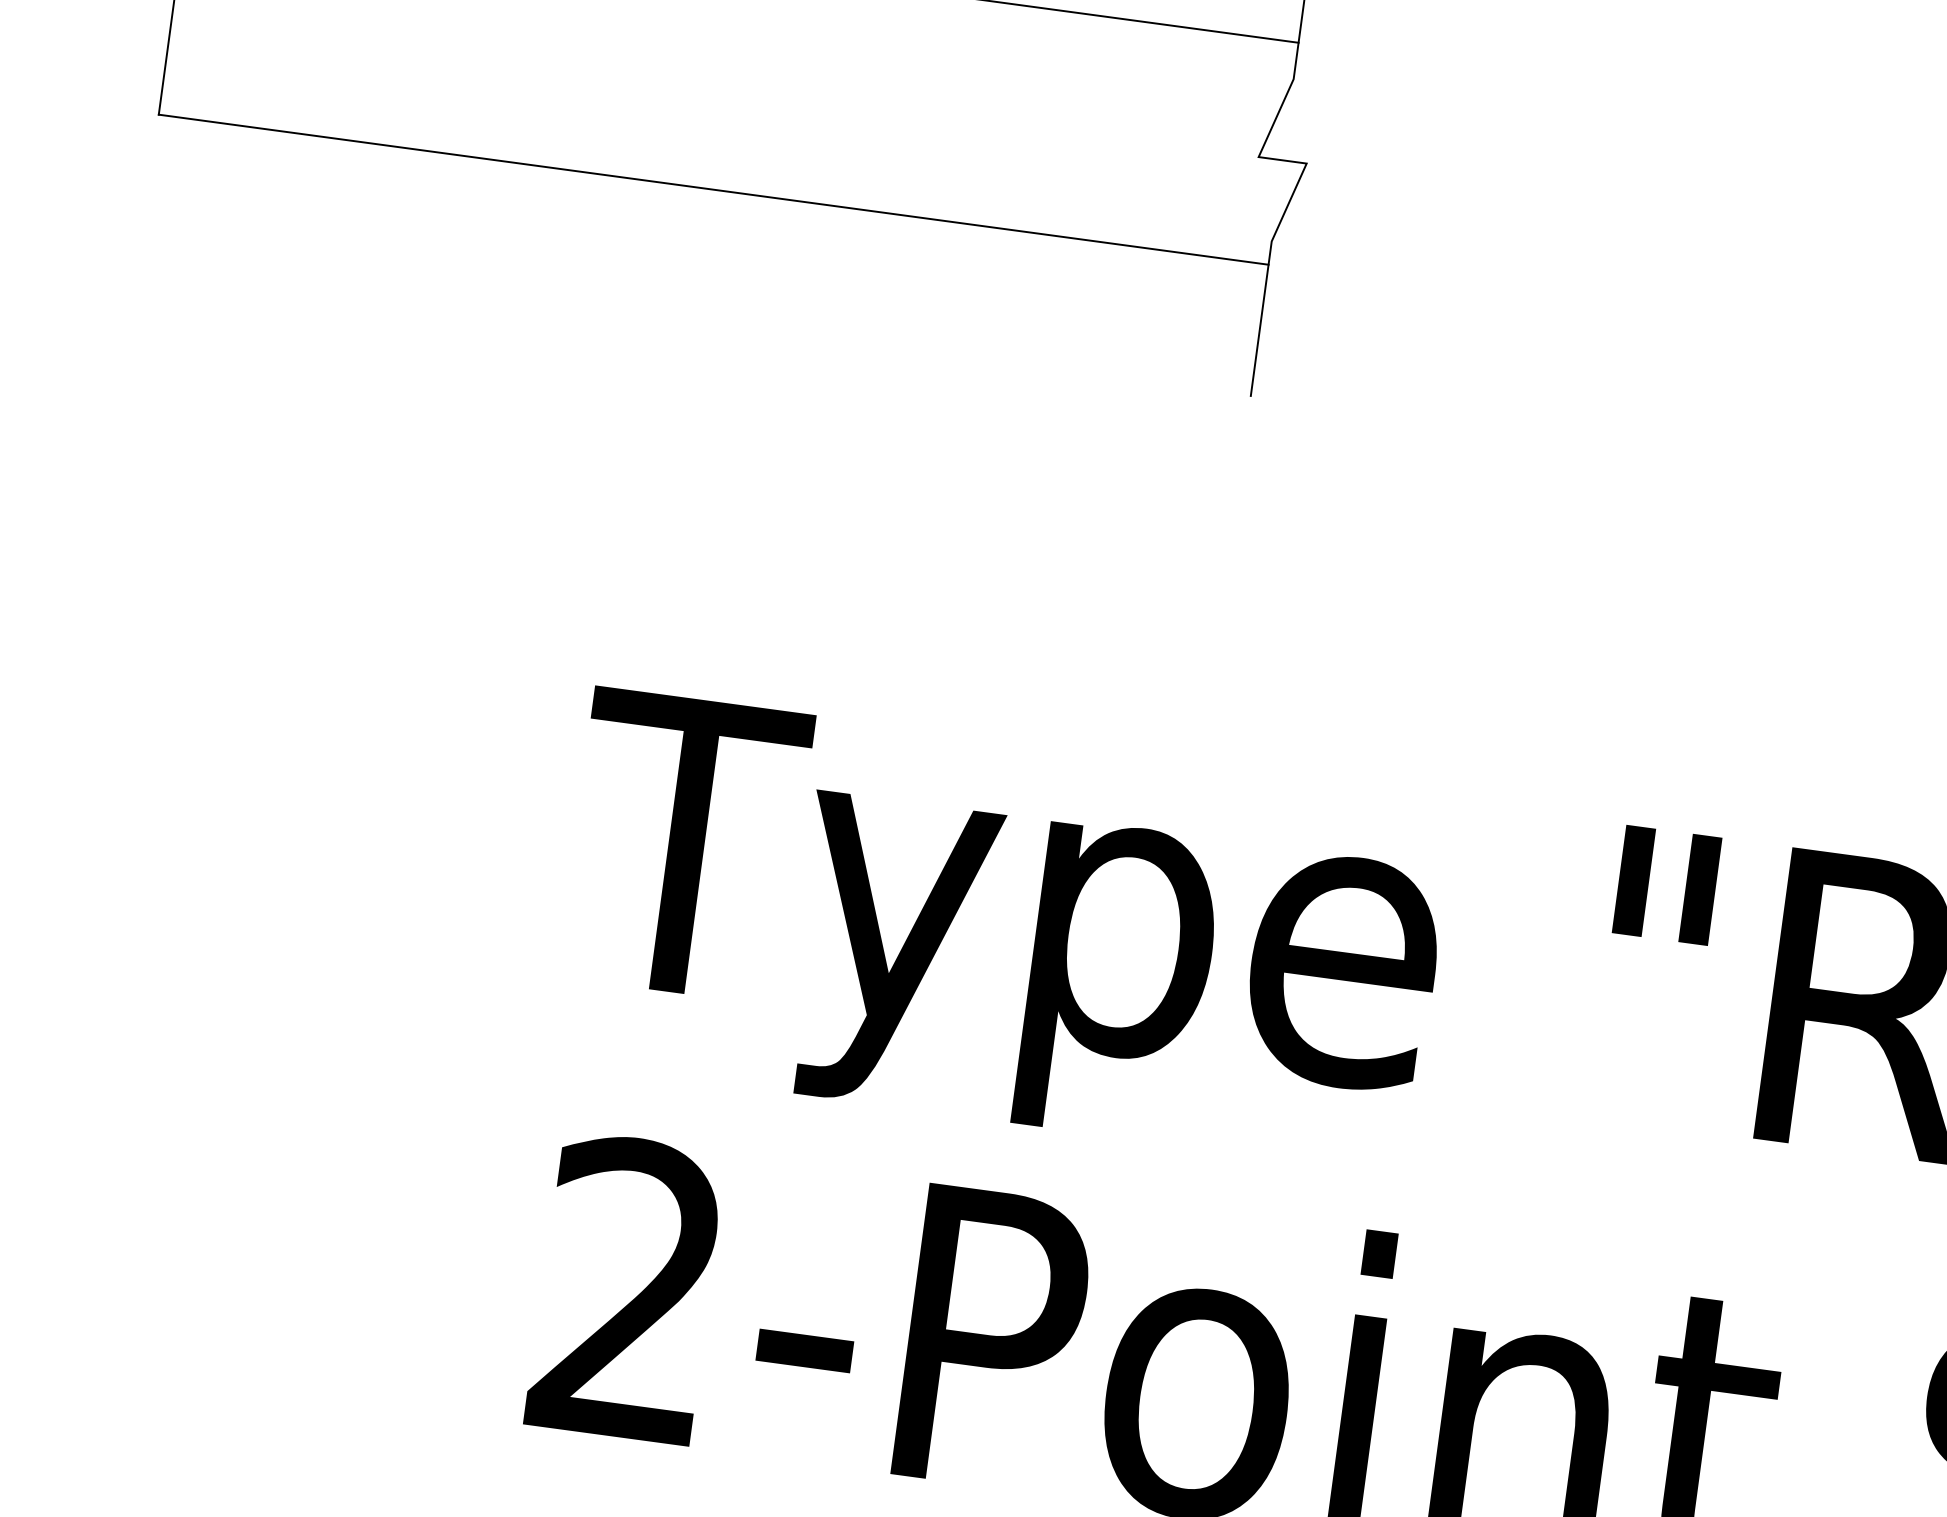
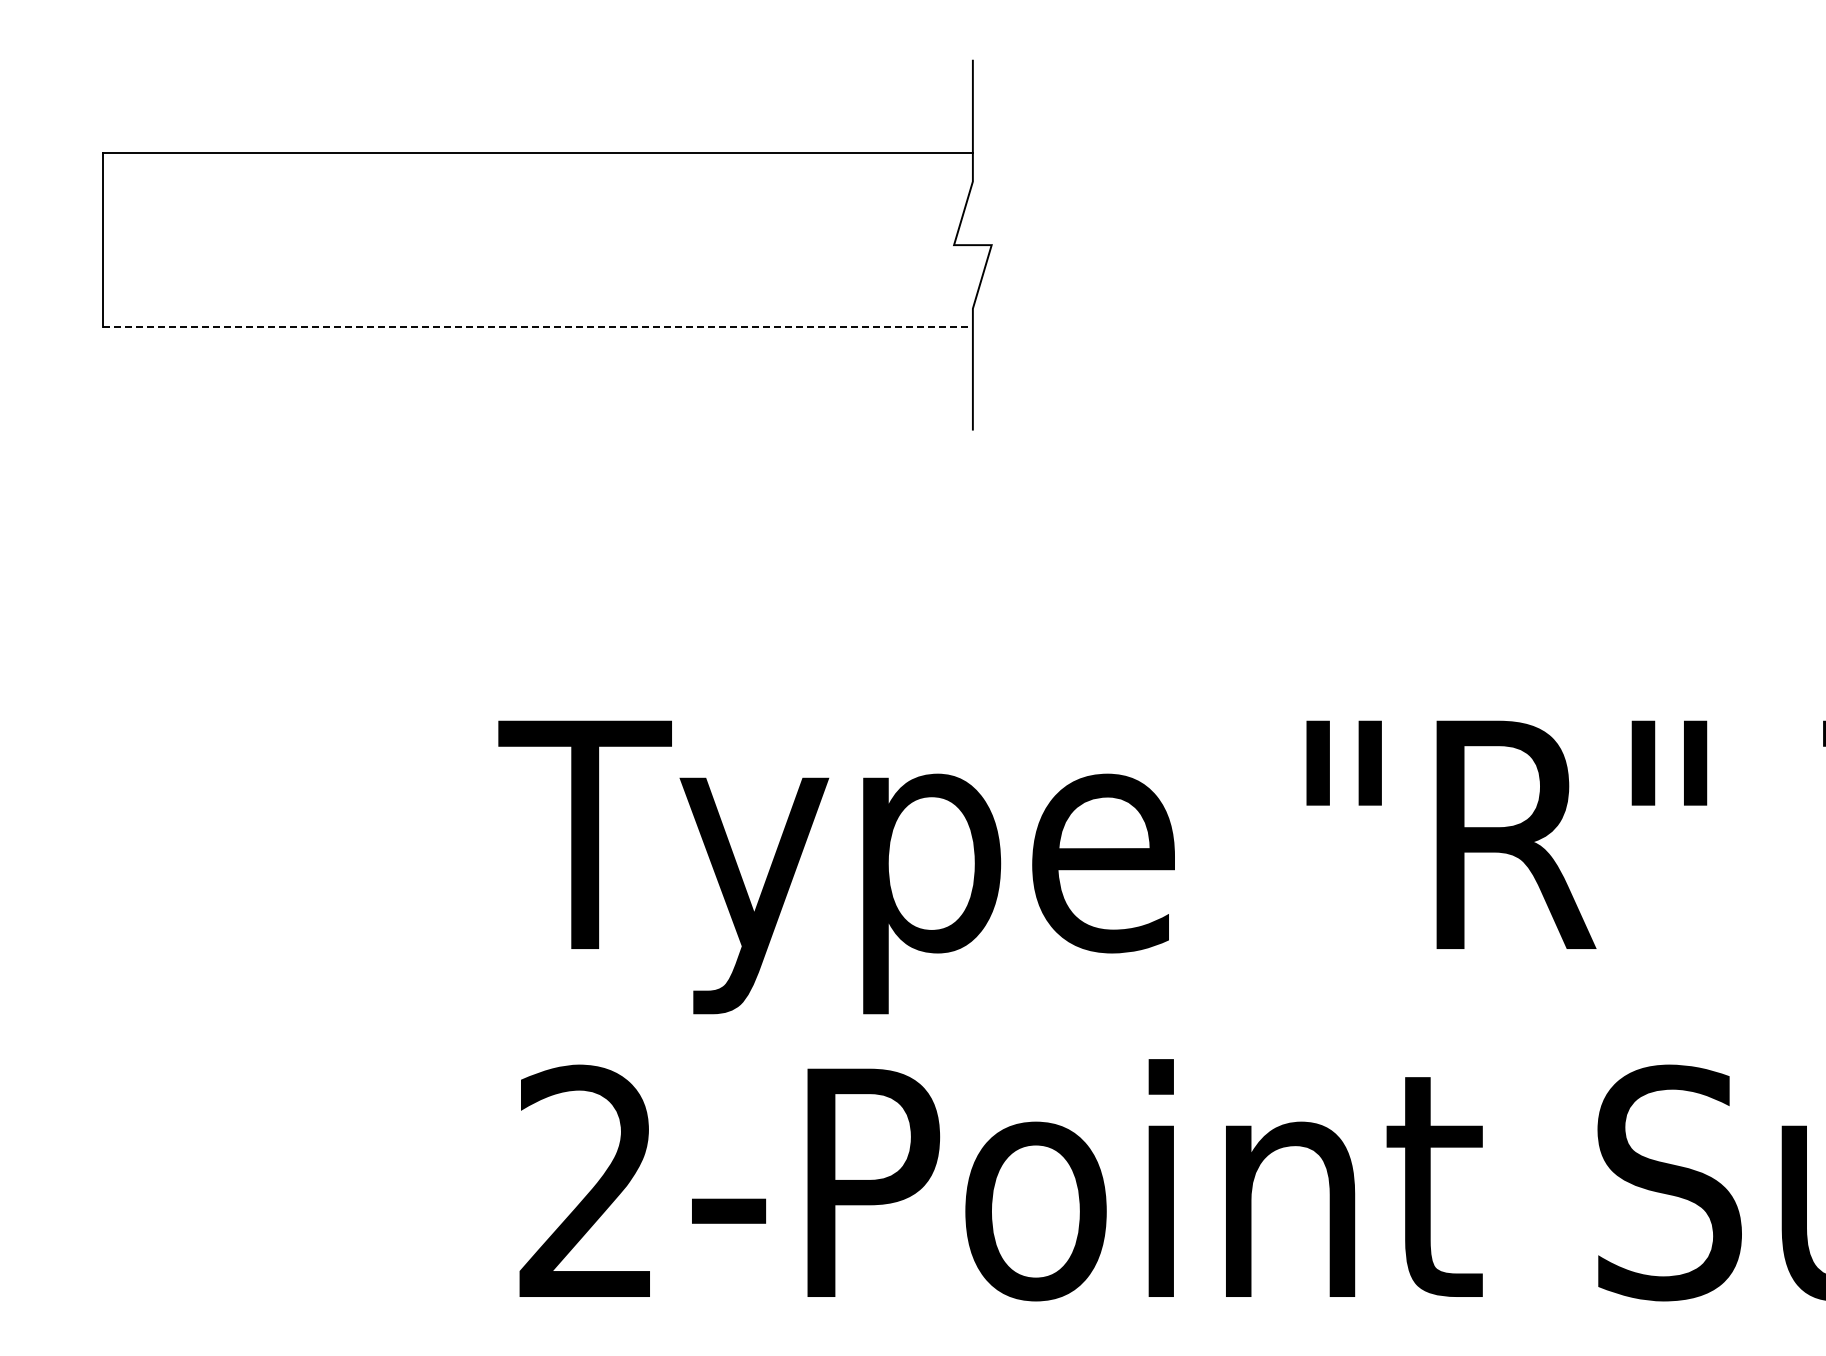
line: (714, 189) -> (538, 326), solid -> dashed

